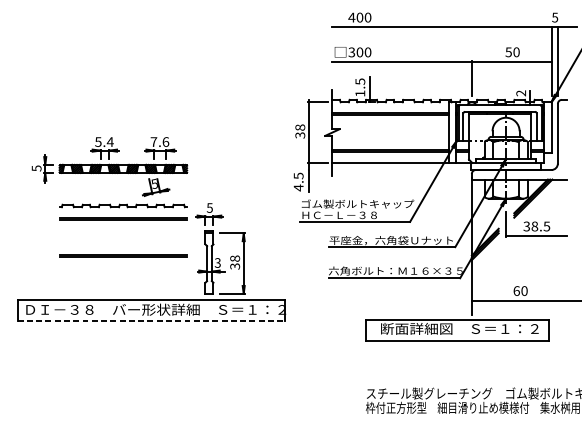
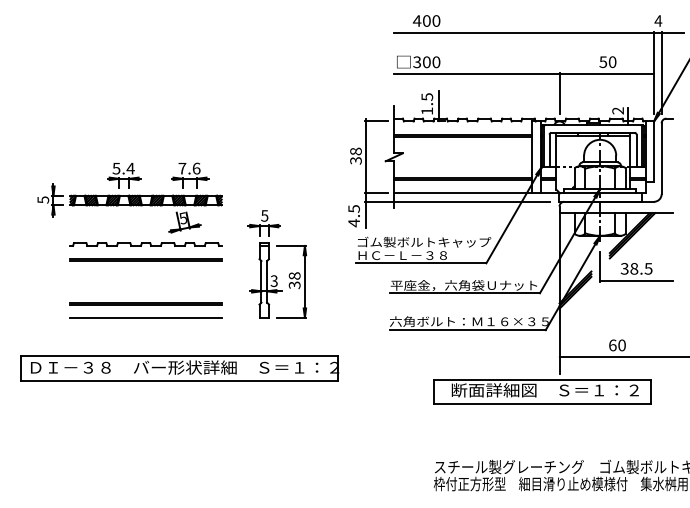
text: (555, 17) -> (658, 20), 5 -> 4
line: (385, 169) -> (457, 201), added
part: (213, 245) -> (269, 260), moved
line: (122, 267) -> (145, 317), added
line: (151, 320) -> (179, 380), dashed -> solid

